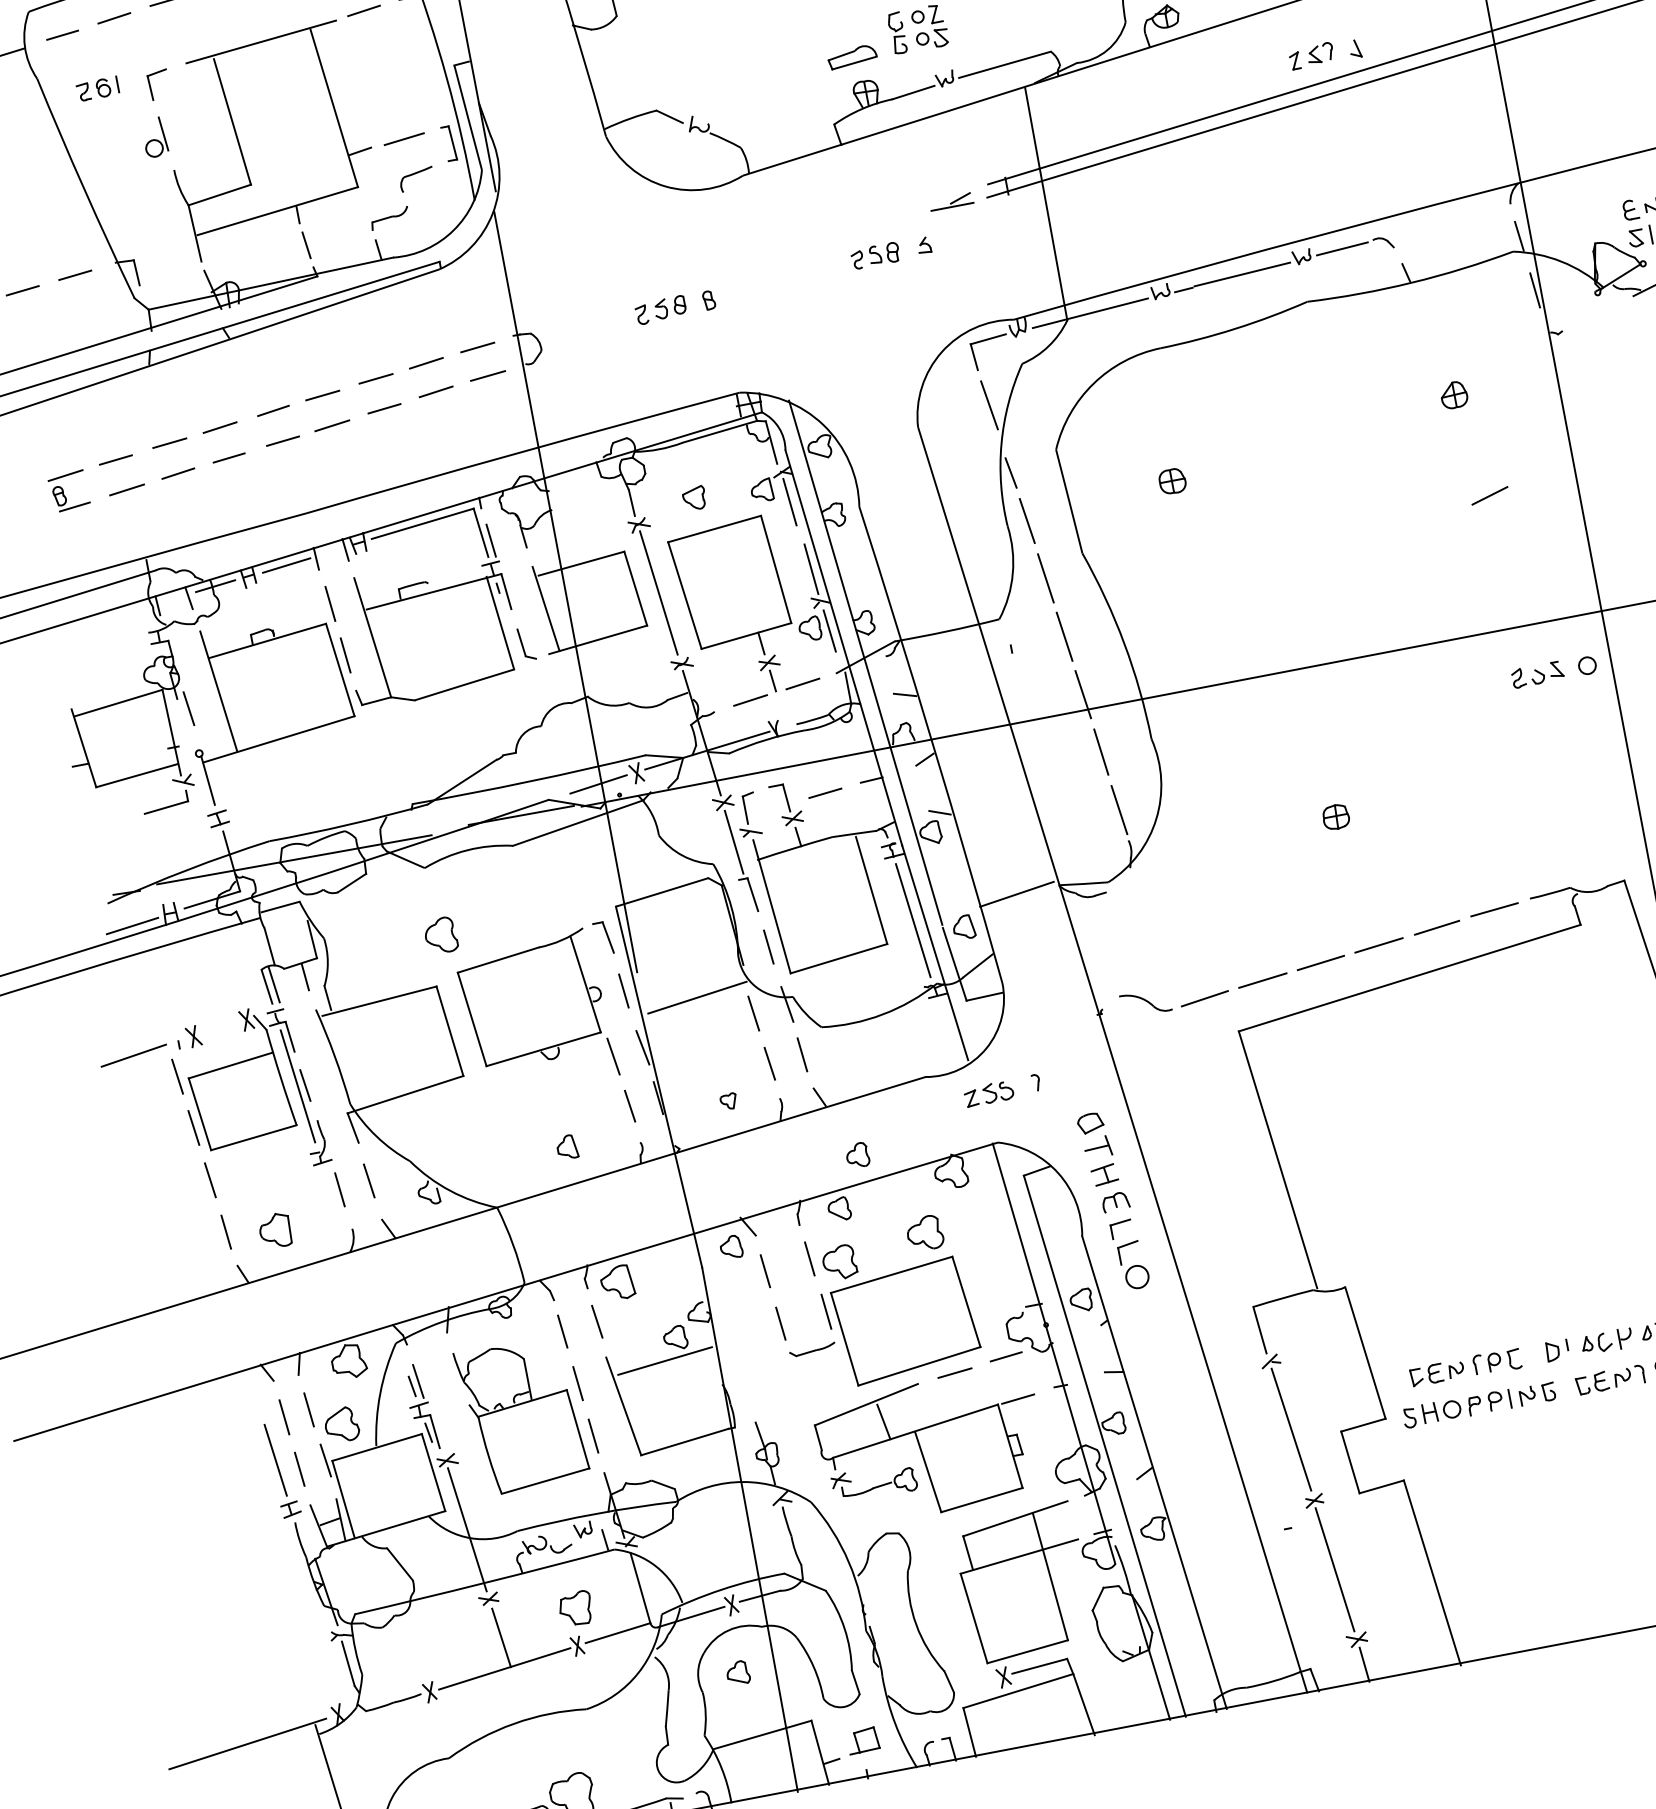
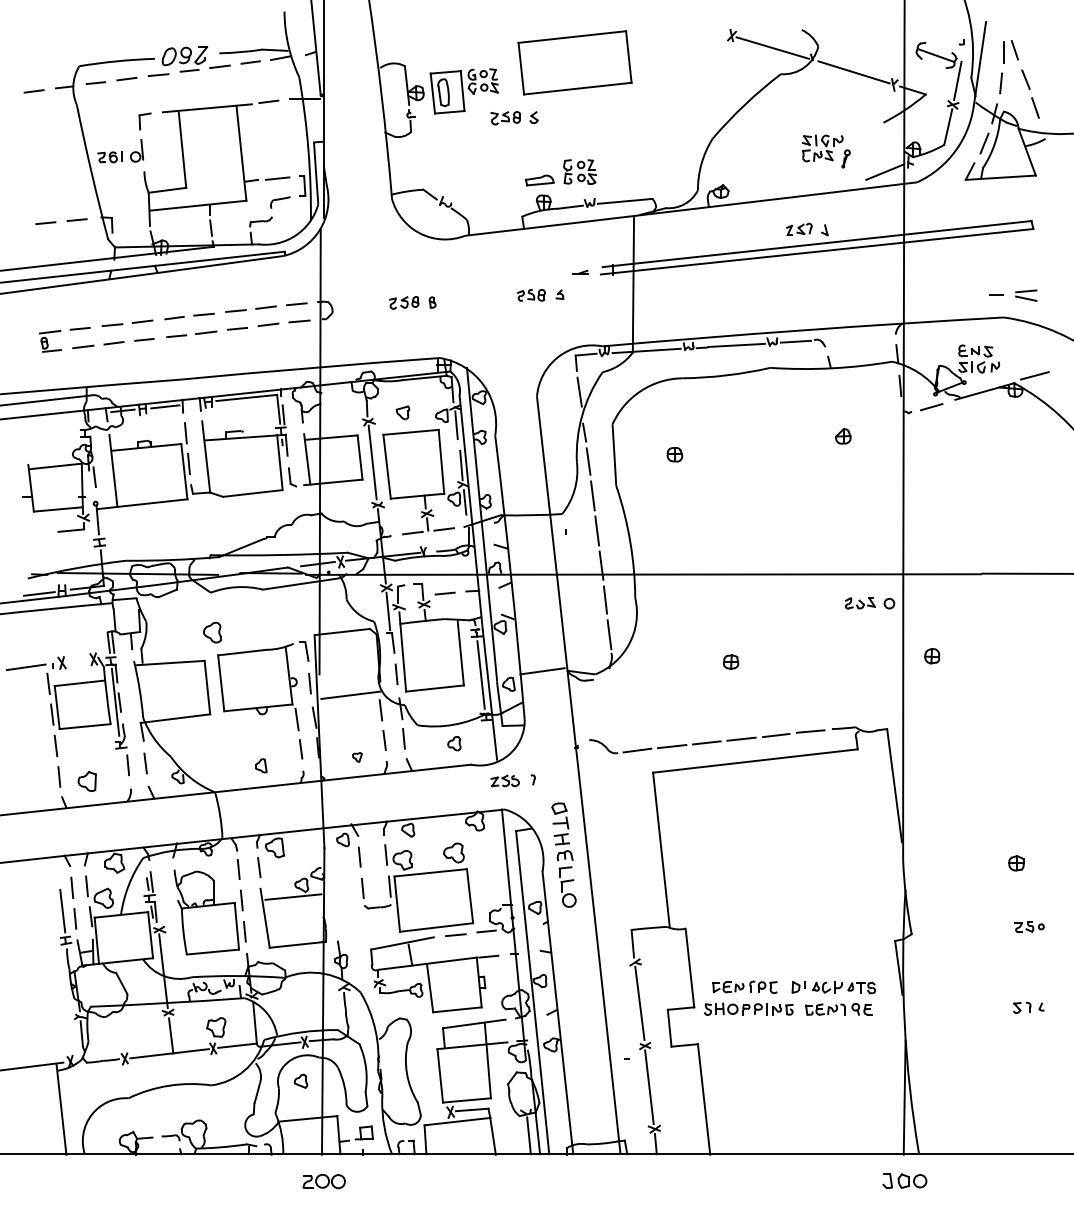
part: (97, 89) -> (109, 157), moved
part: (951, 199) -> (580, 271), size x0.62
line: (1489, 496) -> (931, 407), moved
part: (857, 1155) -> (454, 743), moved
line: (1144, 1691) -> (528, 1135), added

